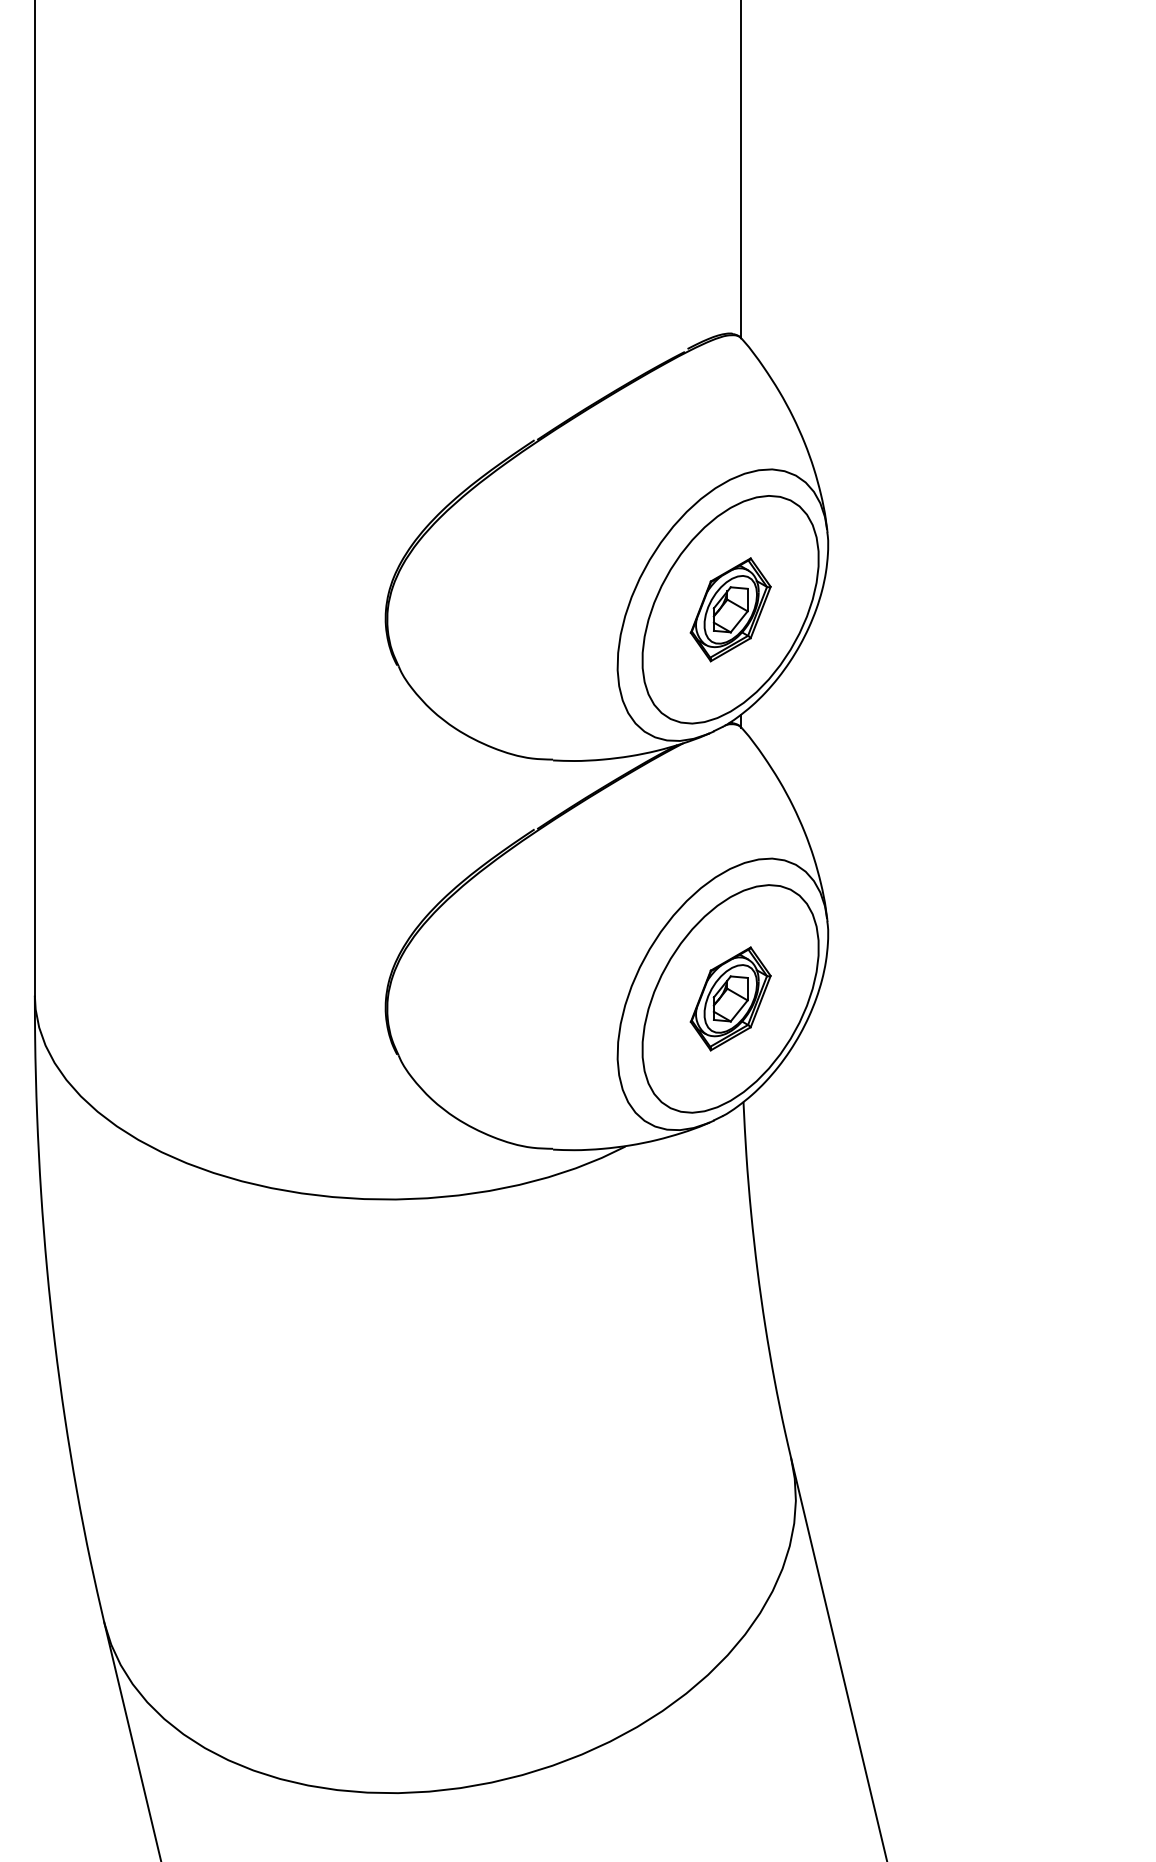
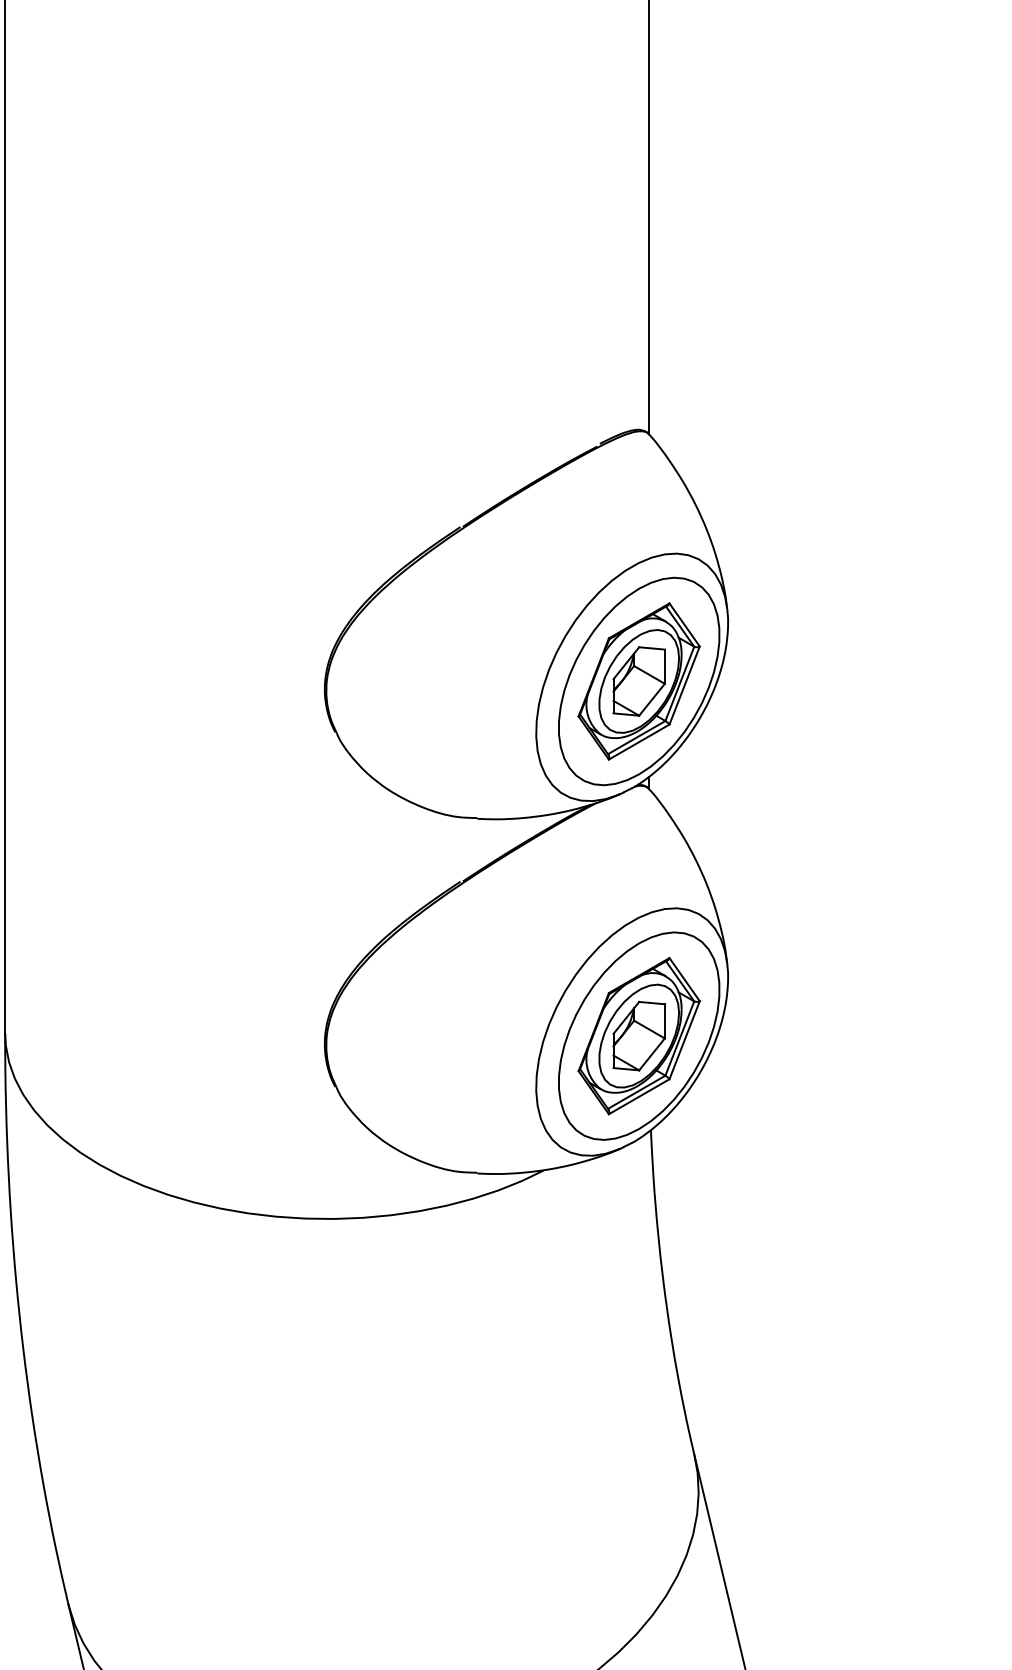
part: (730, 609) -> (639, 681), size x1.67
part: (730, 998) -> (639, 1035), size x1.67

